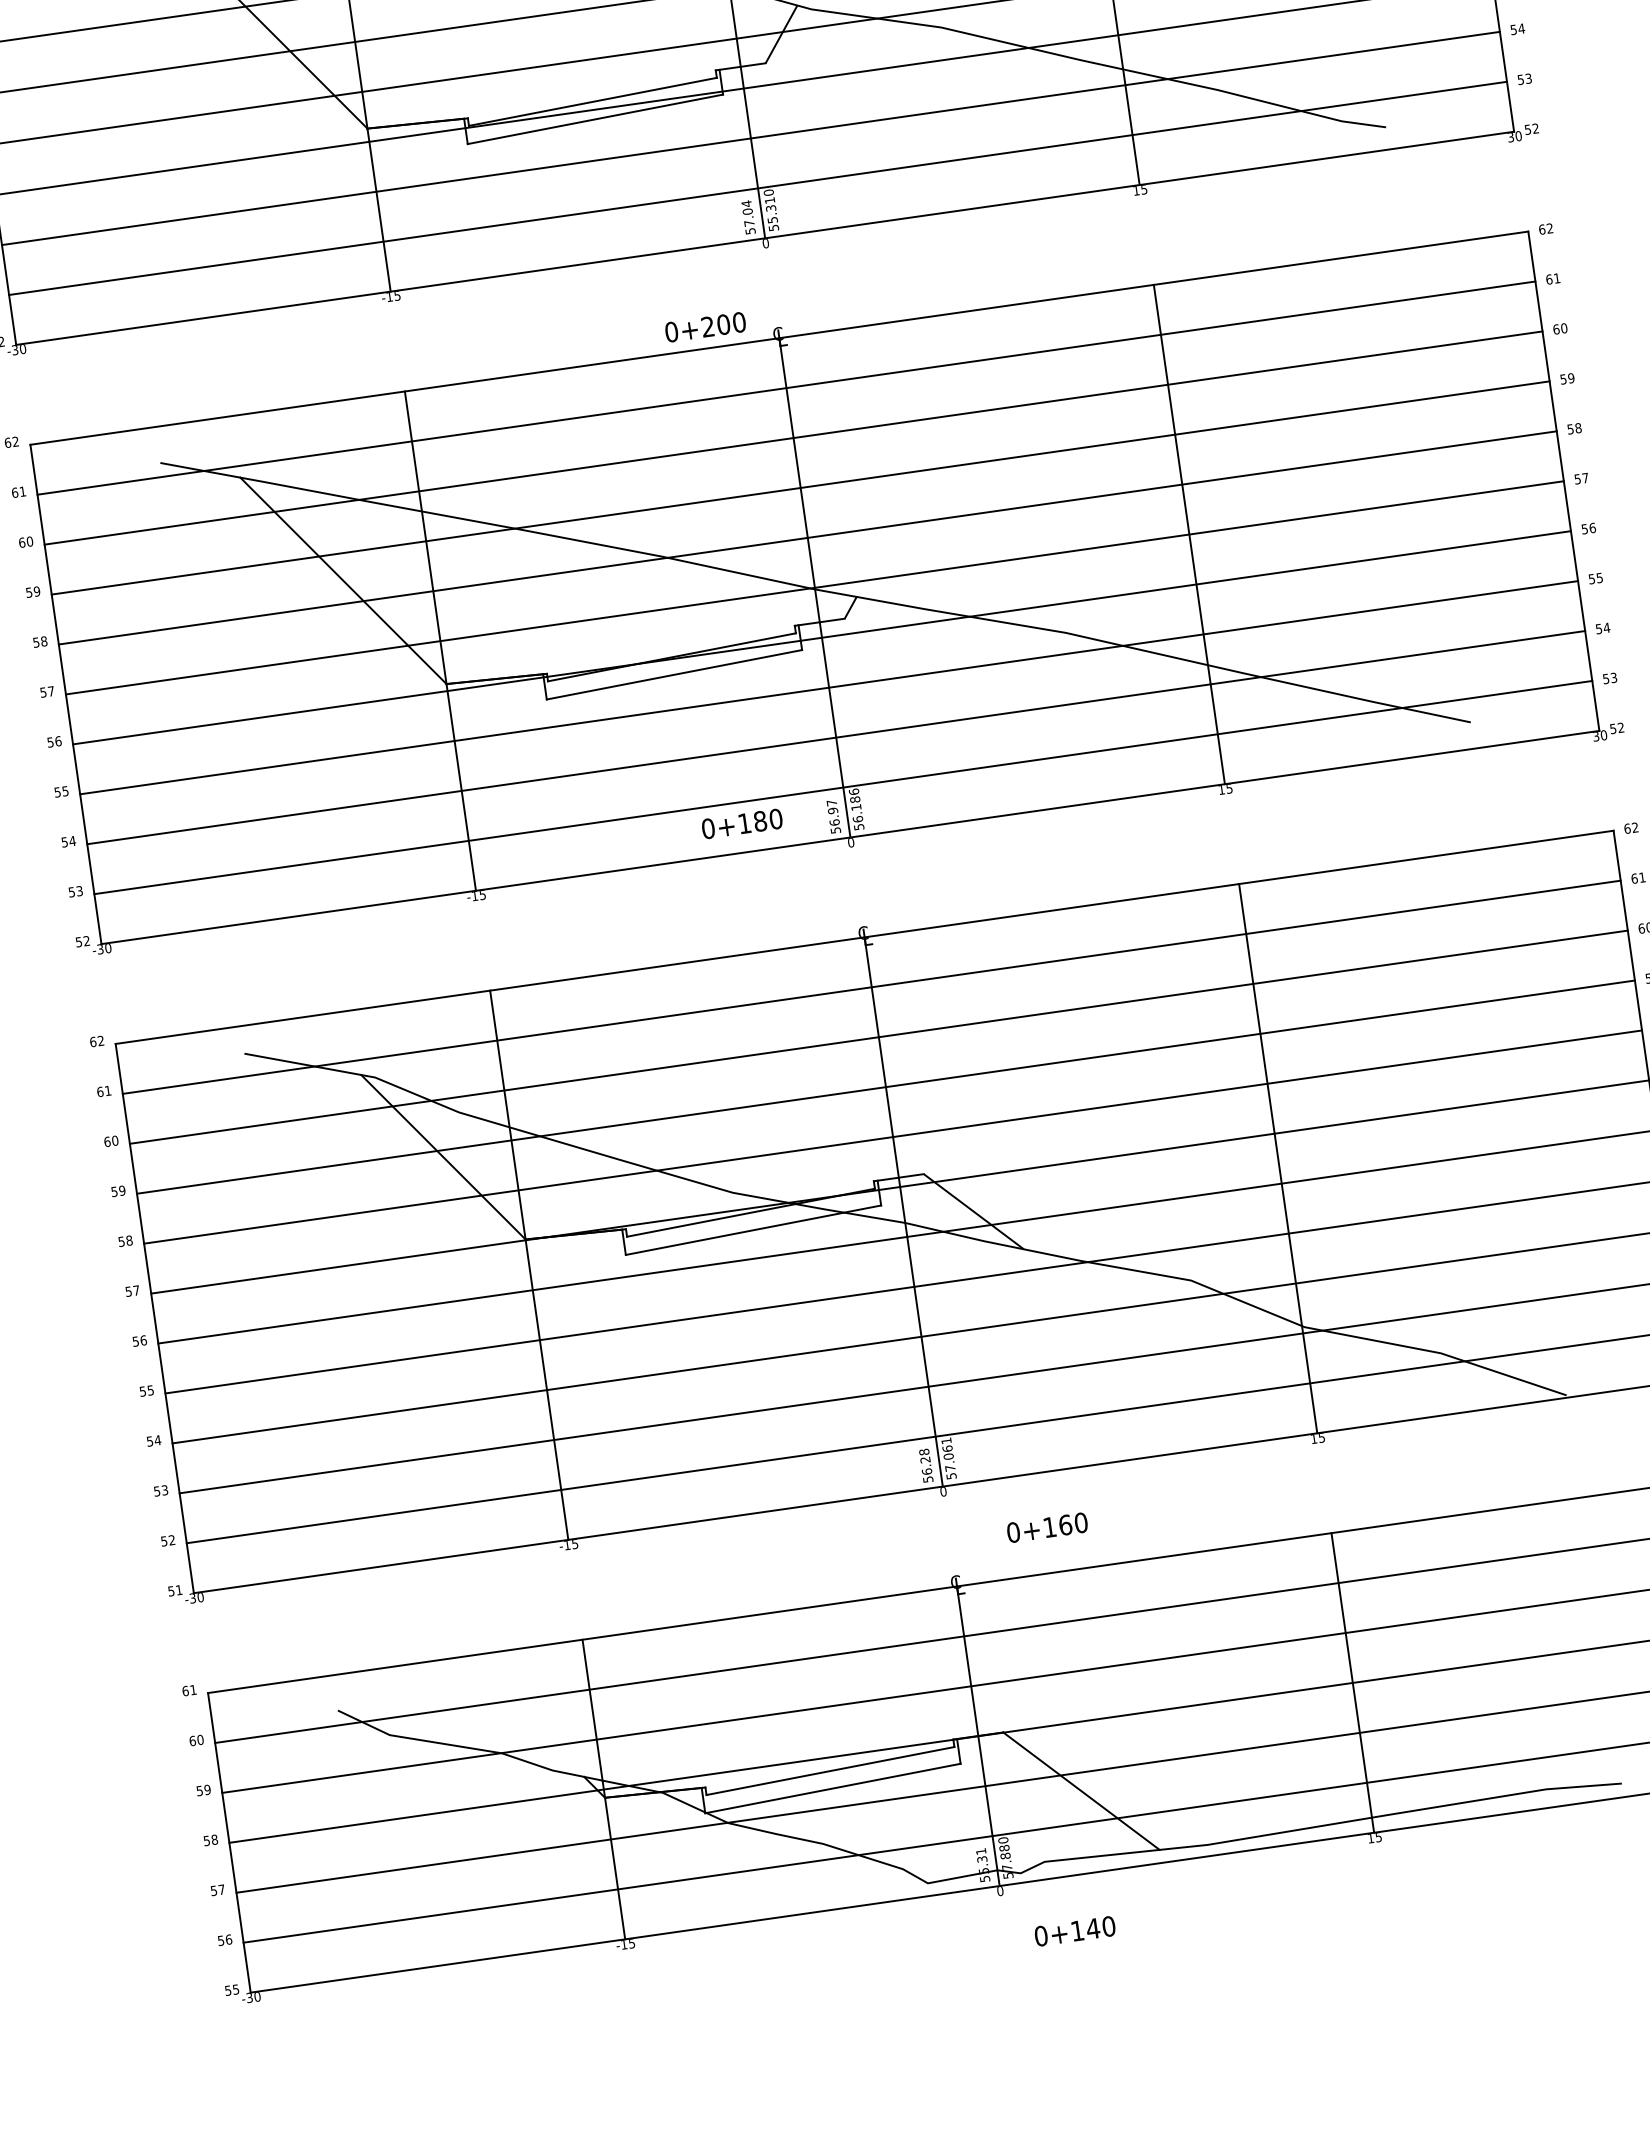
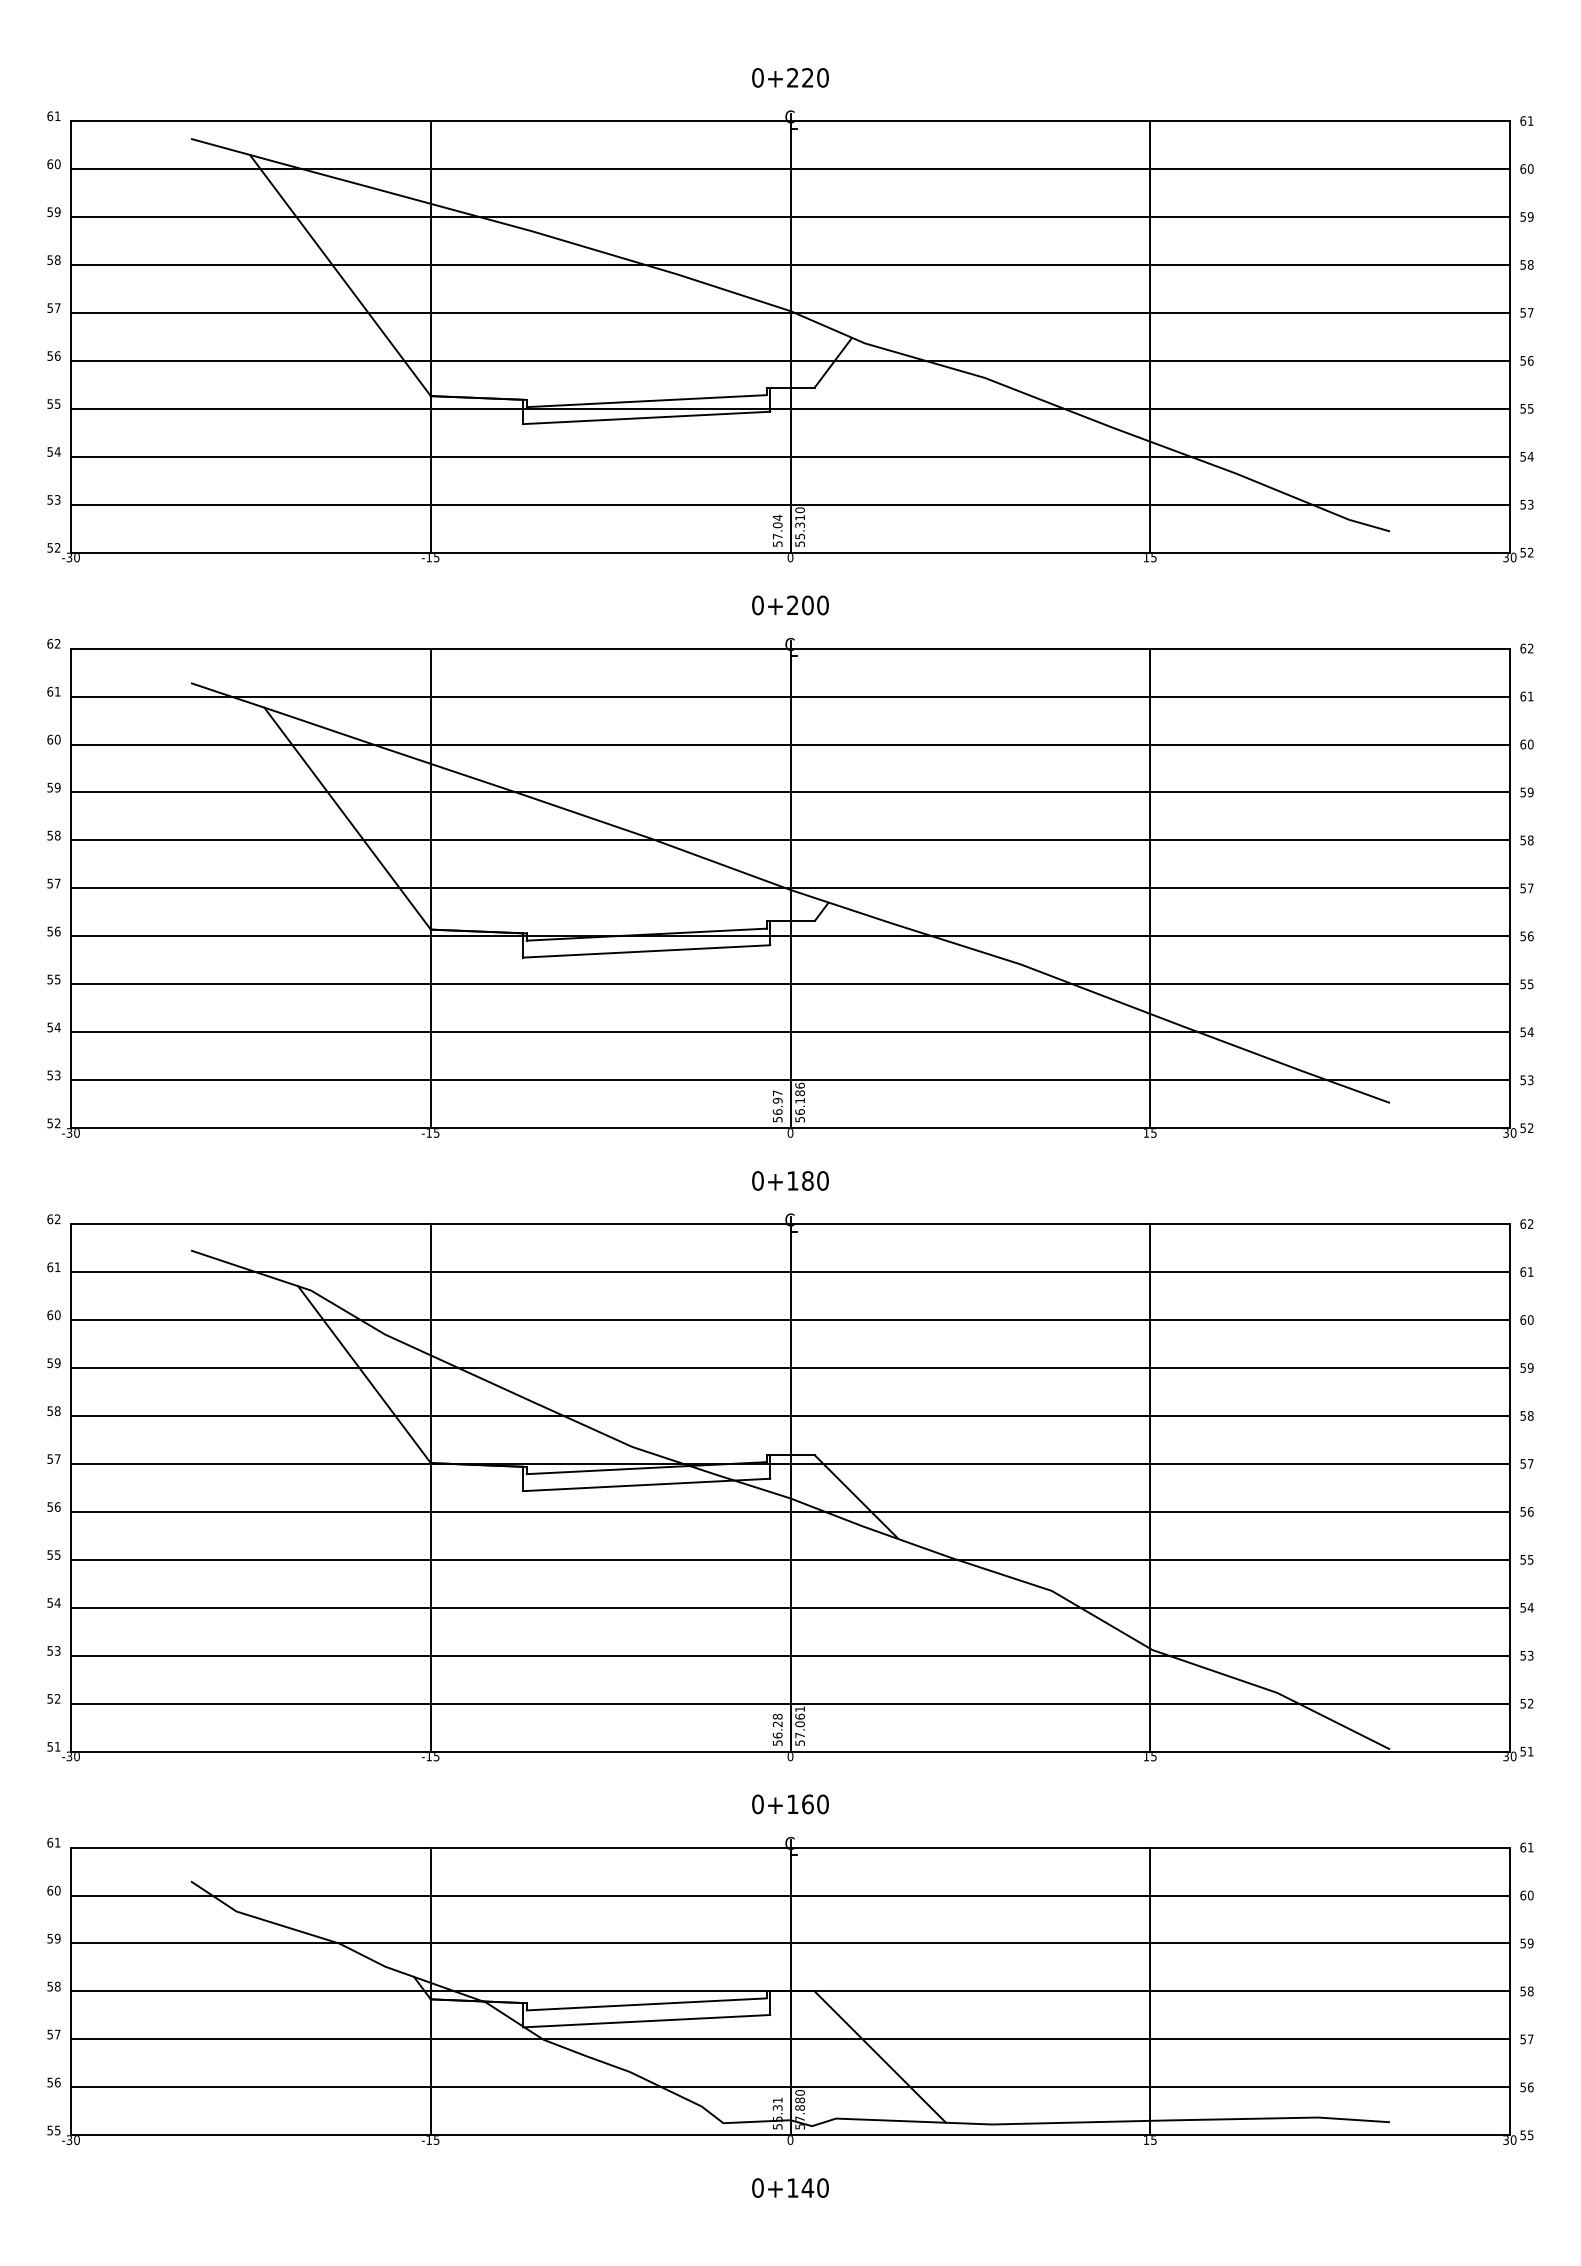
text: (705, 327) -> (790, 605), moved
text: (742, 823) -> (790, 1180), moved
text: (1047, 1527) -> (790, 1804), moved
text: (1075, 1930) -> (790, 2187), moved

